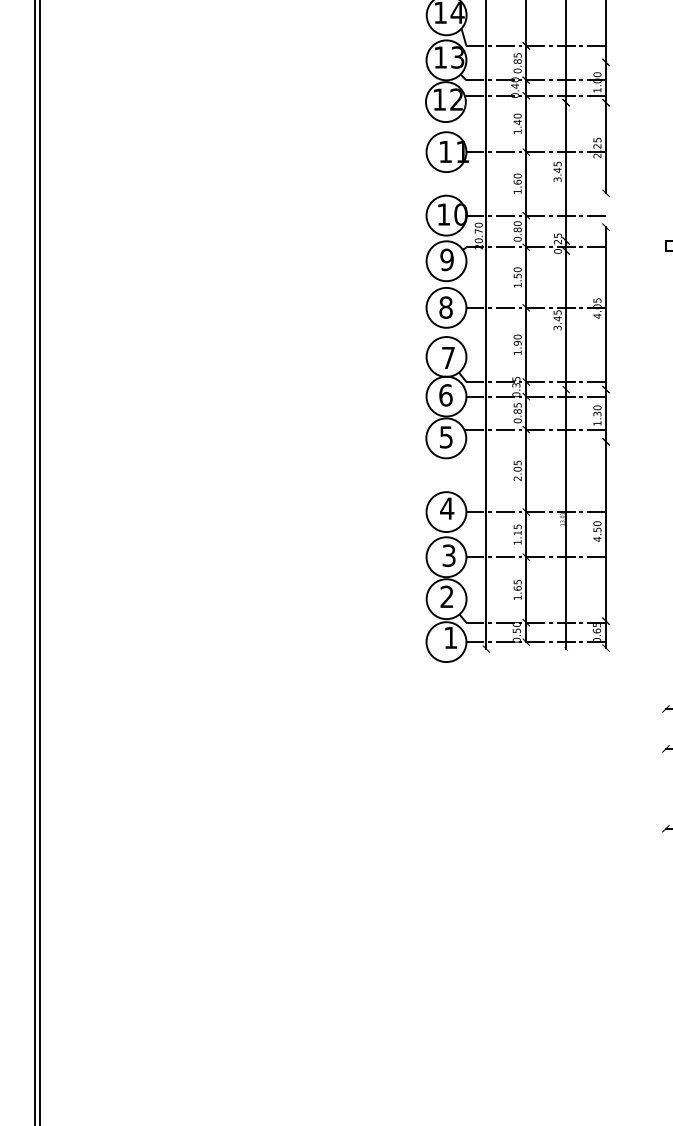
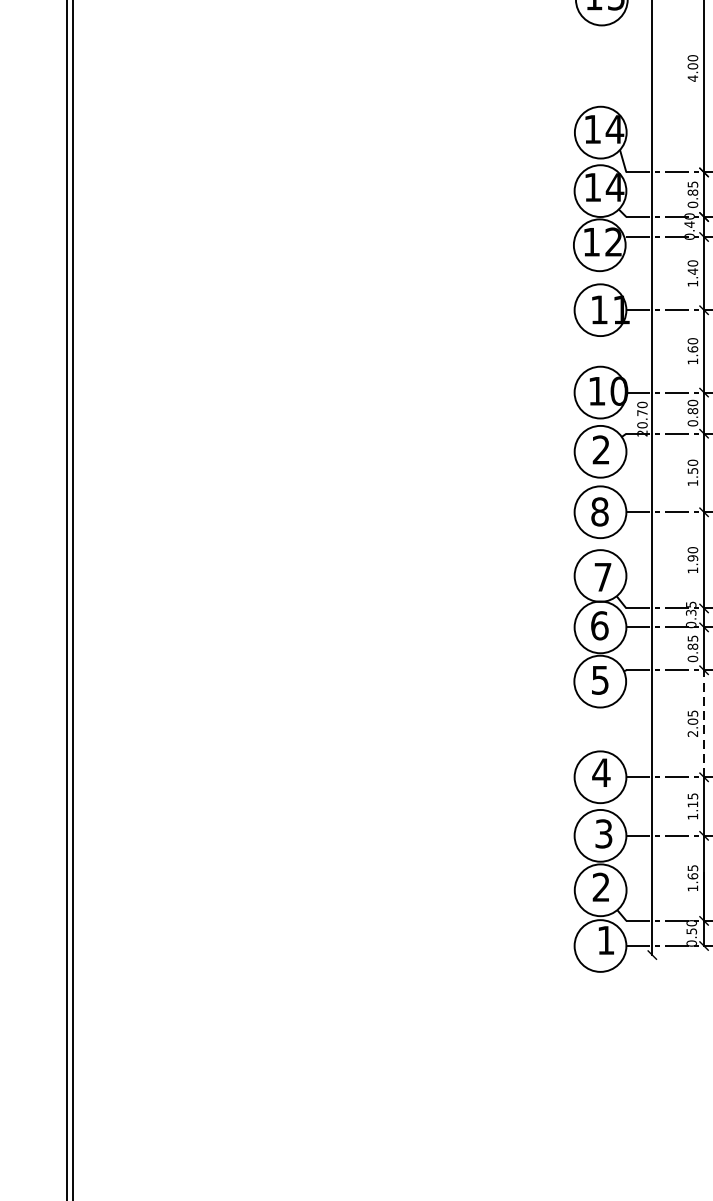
text: (457, 57) -> (614, 187), 13 -> 14
text: (446, 259) -> (600, 449), 9 -> 2
line: (526, 470) -> (704, 723), solid -> dashed

